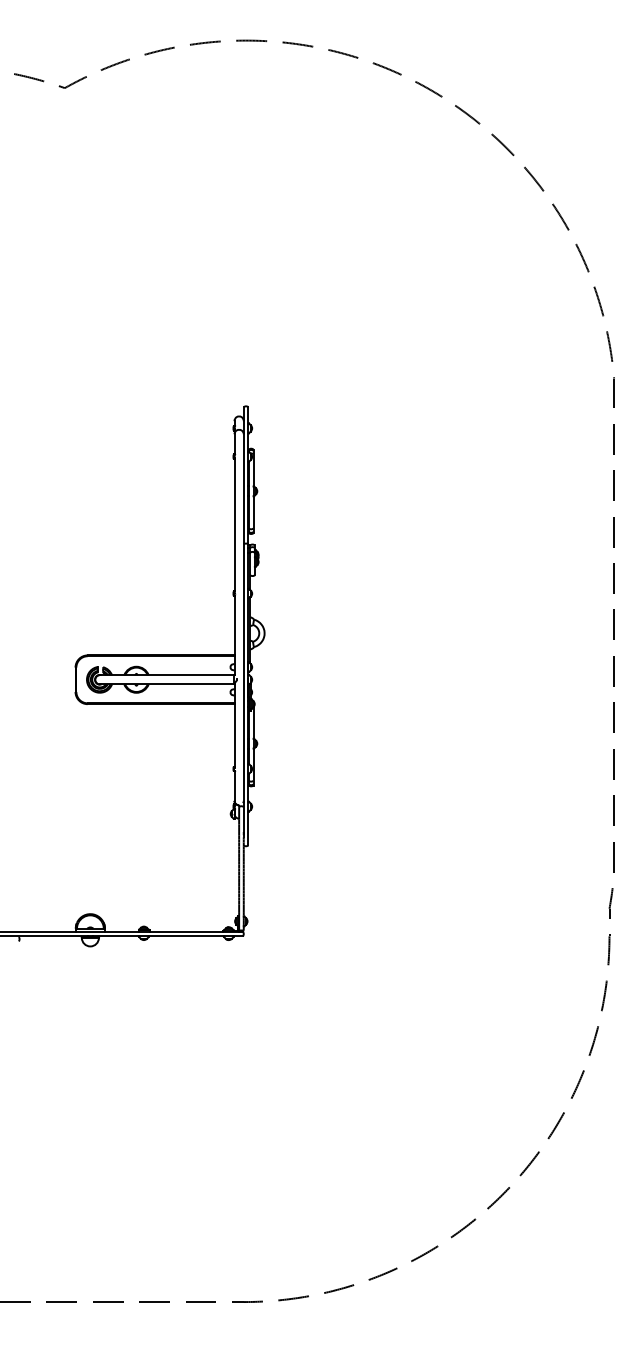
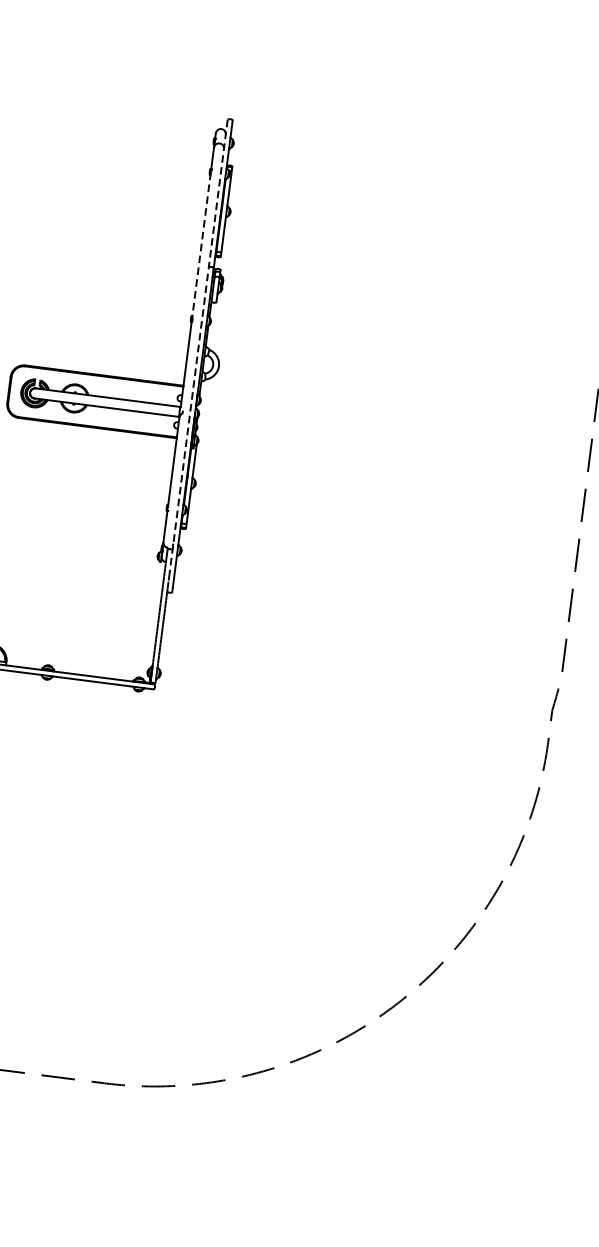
line: (234, 524) -> (201, 244), solid -> dashed
line: (243, 622) -> (197, 351), solid -> dashed

